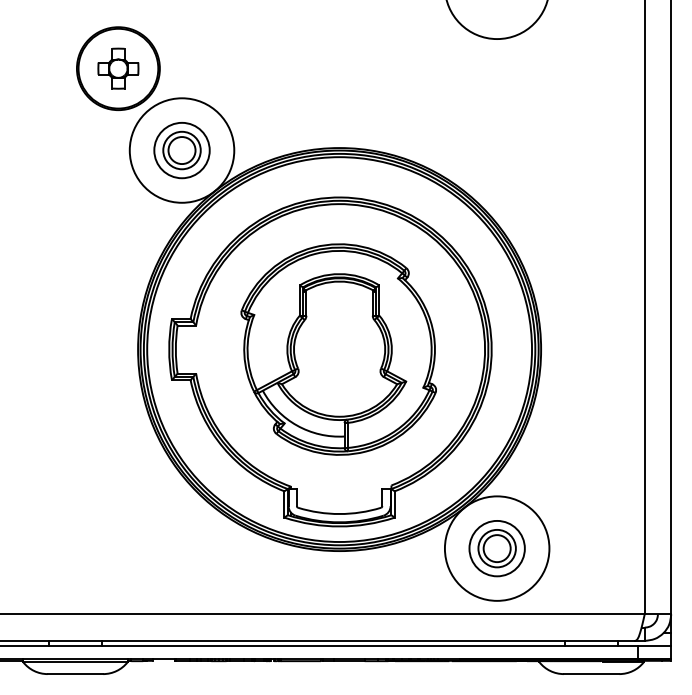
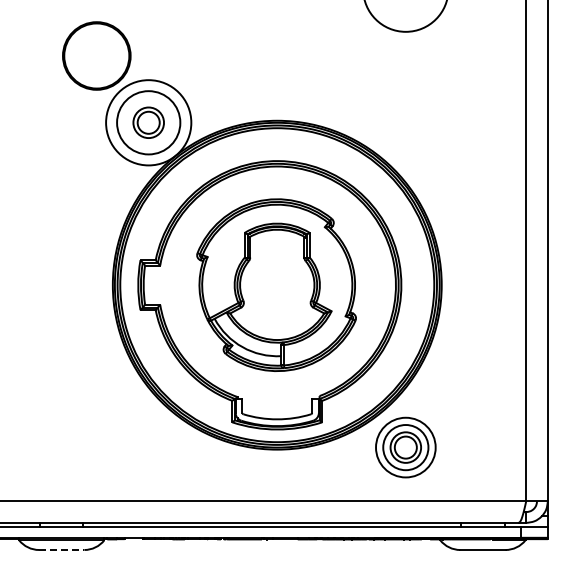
part: (118, 68) -> (96, 55), removed
circle: (181, 150) -> (148, 122), size x1.4
circle: (496, 548) -> (405, 447), size x0.7
line: (75, 673) -> (61, 549), solid -> dashed

